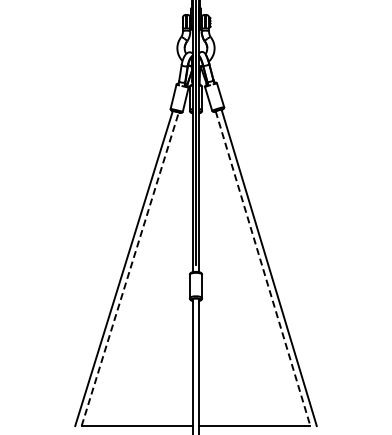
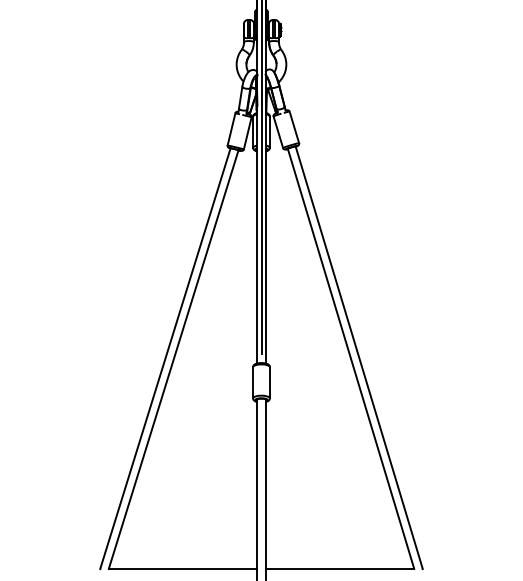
line: (130, 268) -> (174, 358), dashed -> solid
line: (263, 269) -> (351, 359), dashed -> solid

